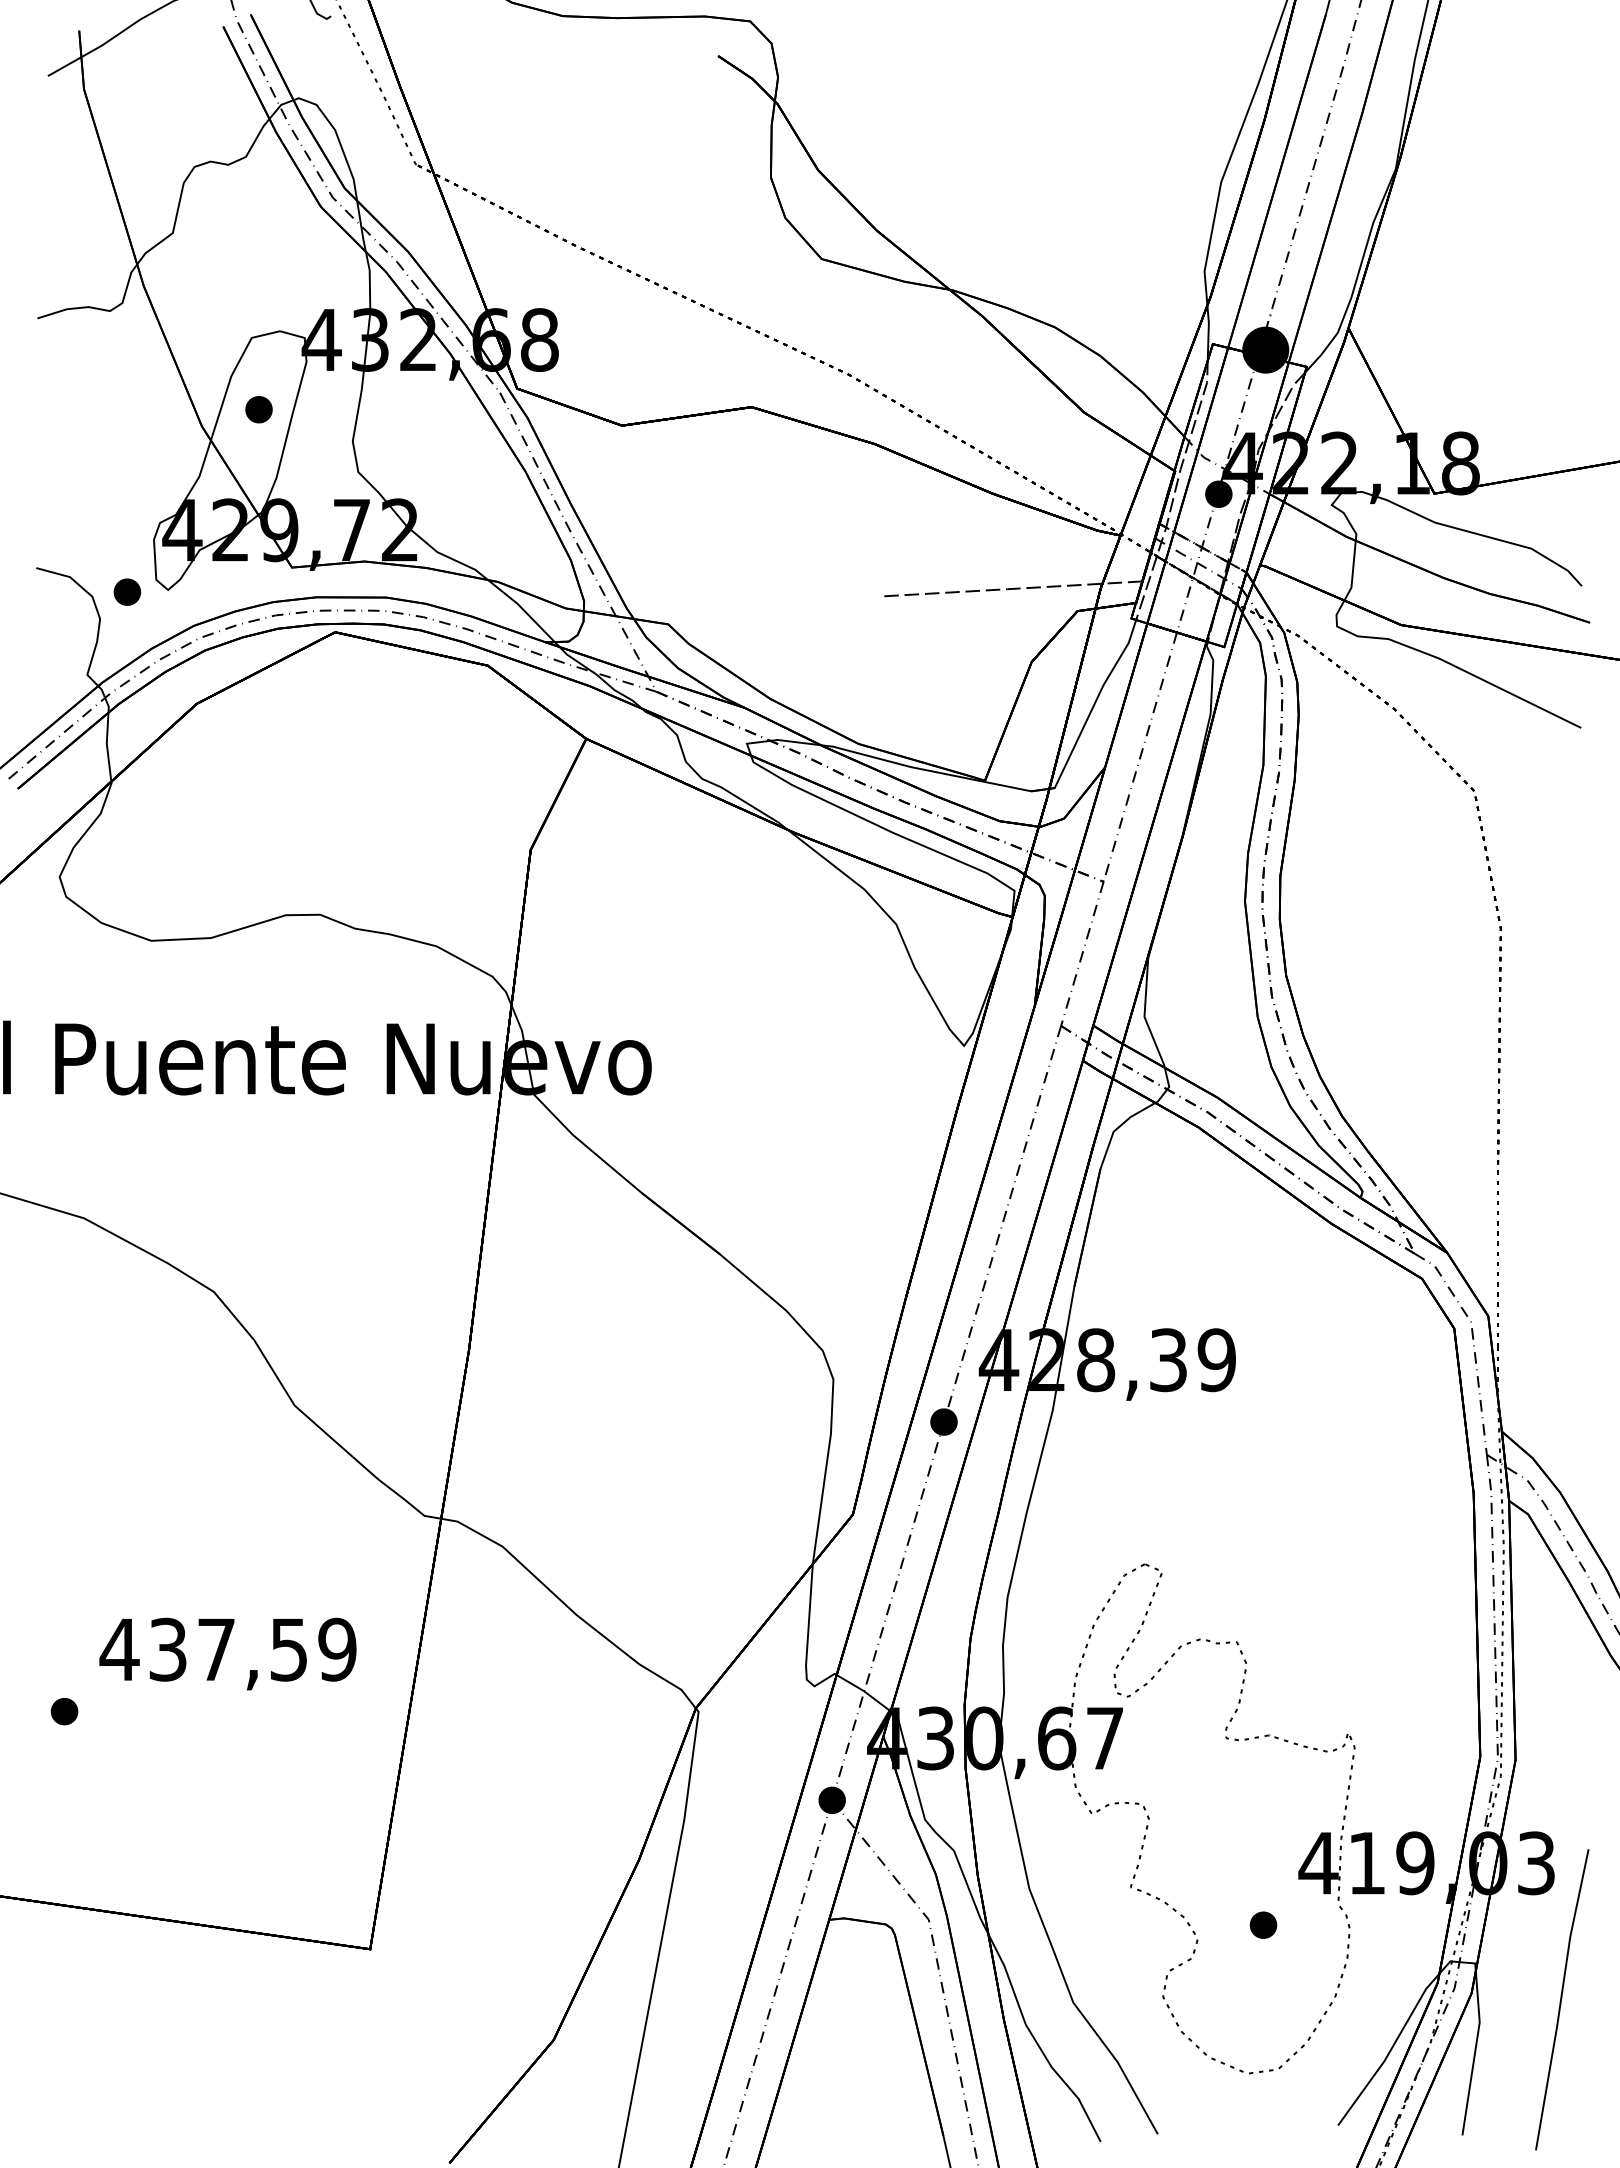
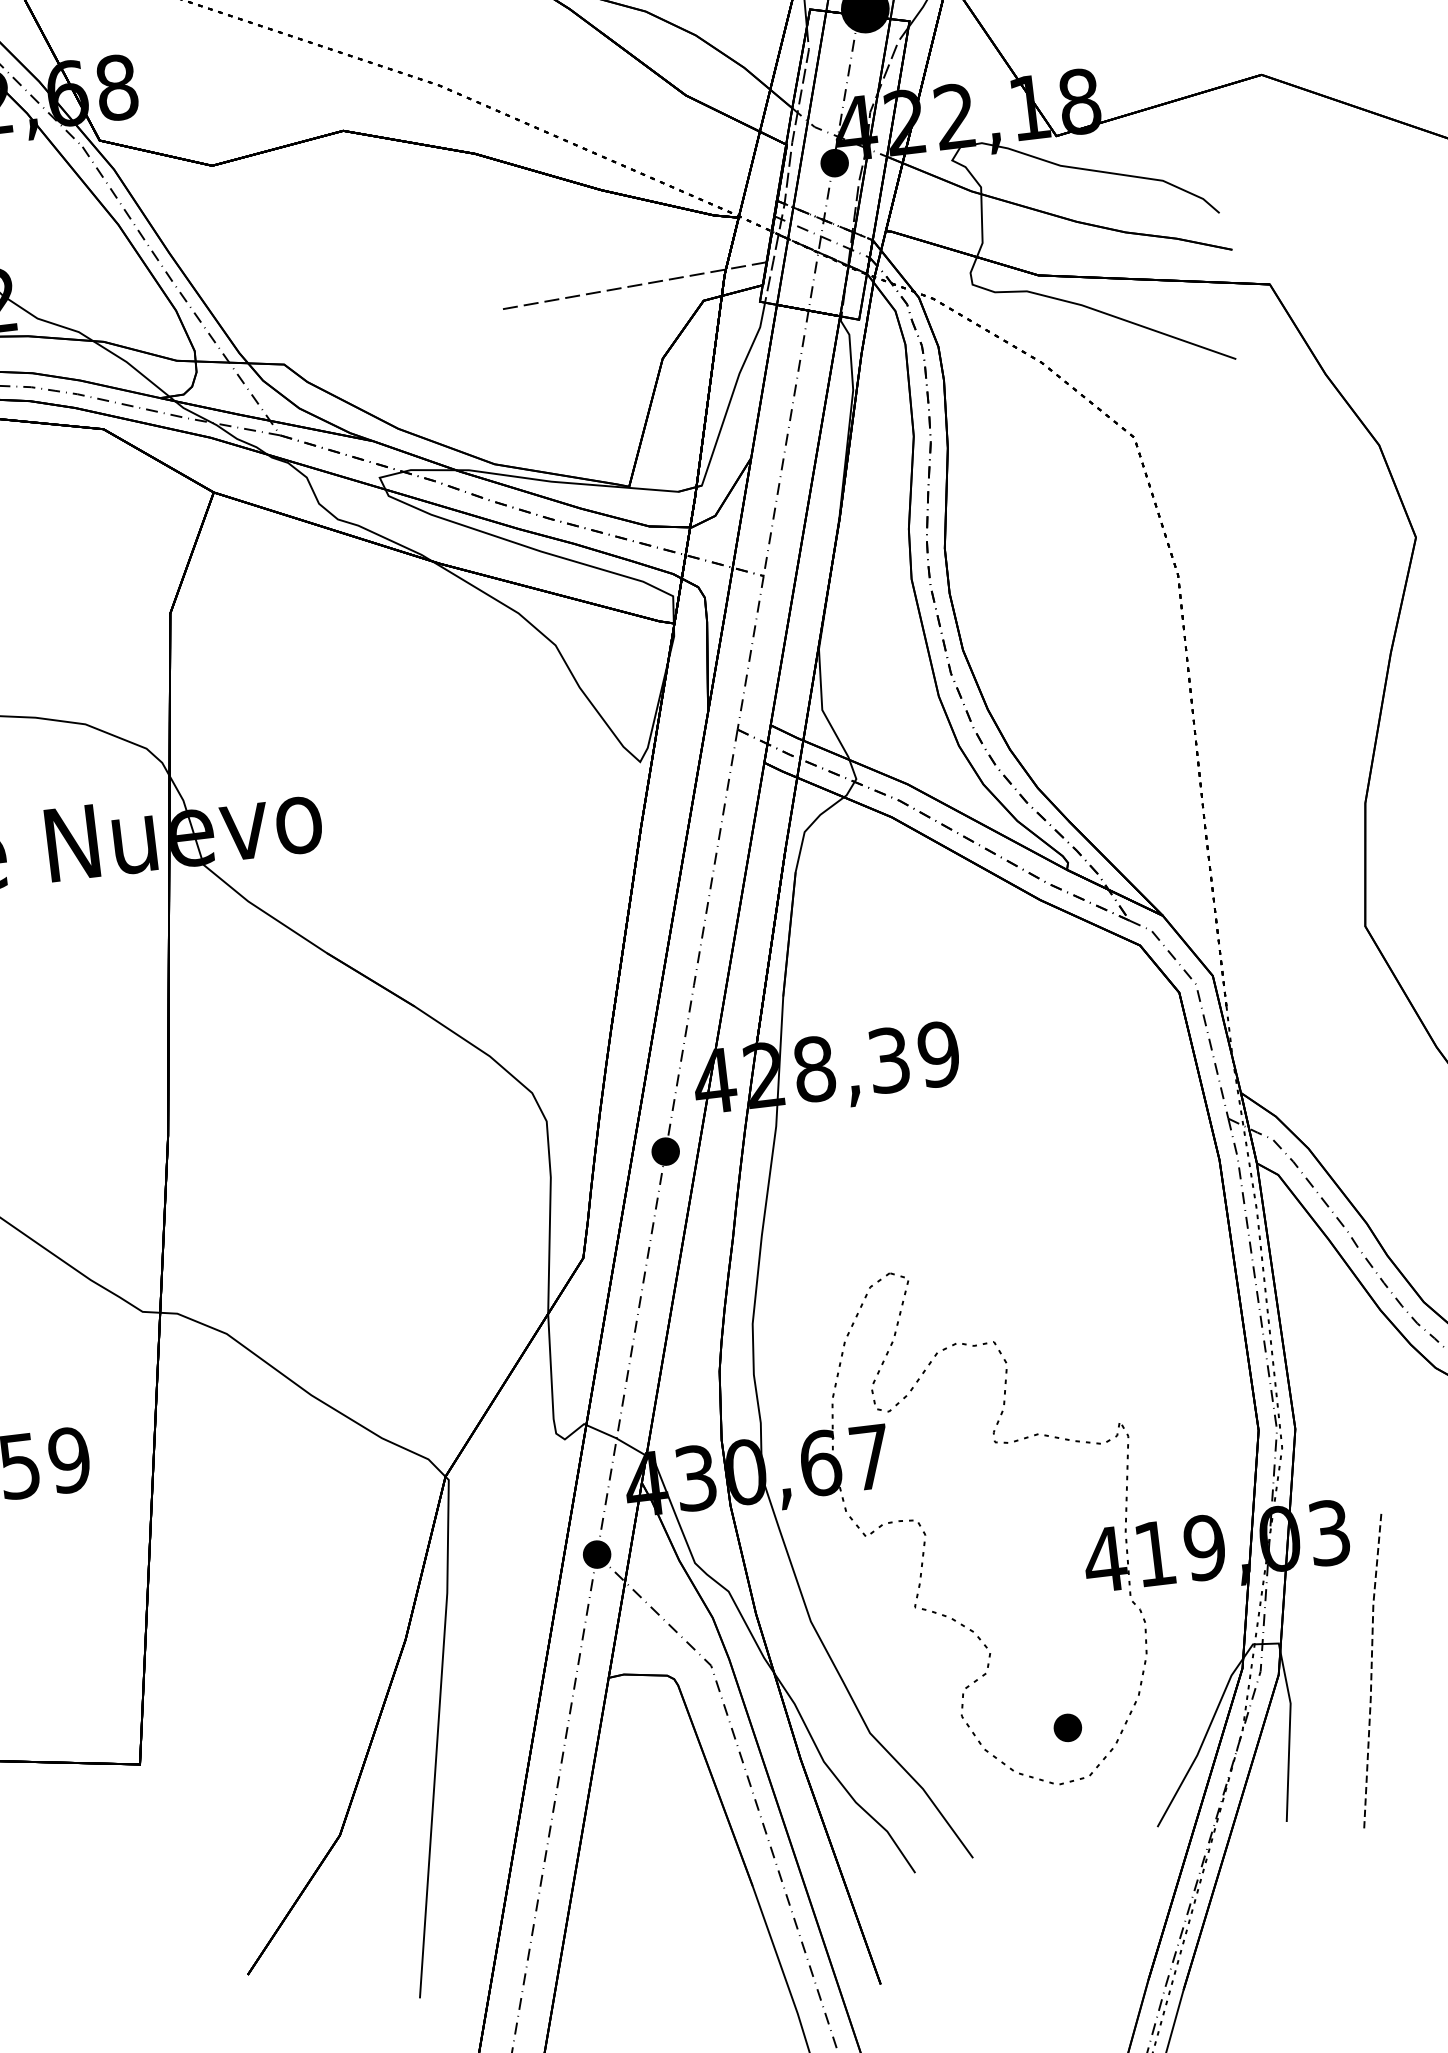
part: (1263, 1924) -> (1067, 1727), moved
line: (1561, 1998) -> (1371, 1668), solid -> dashed

